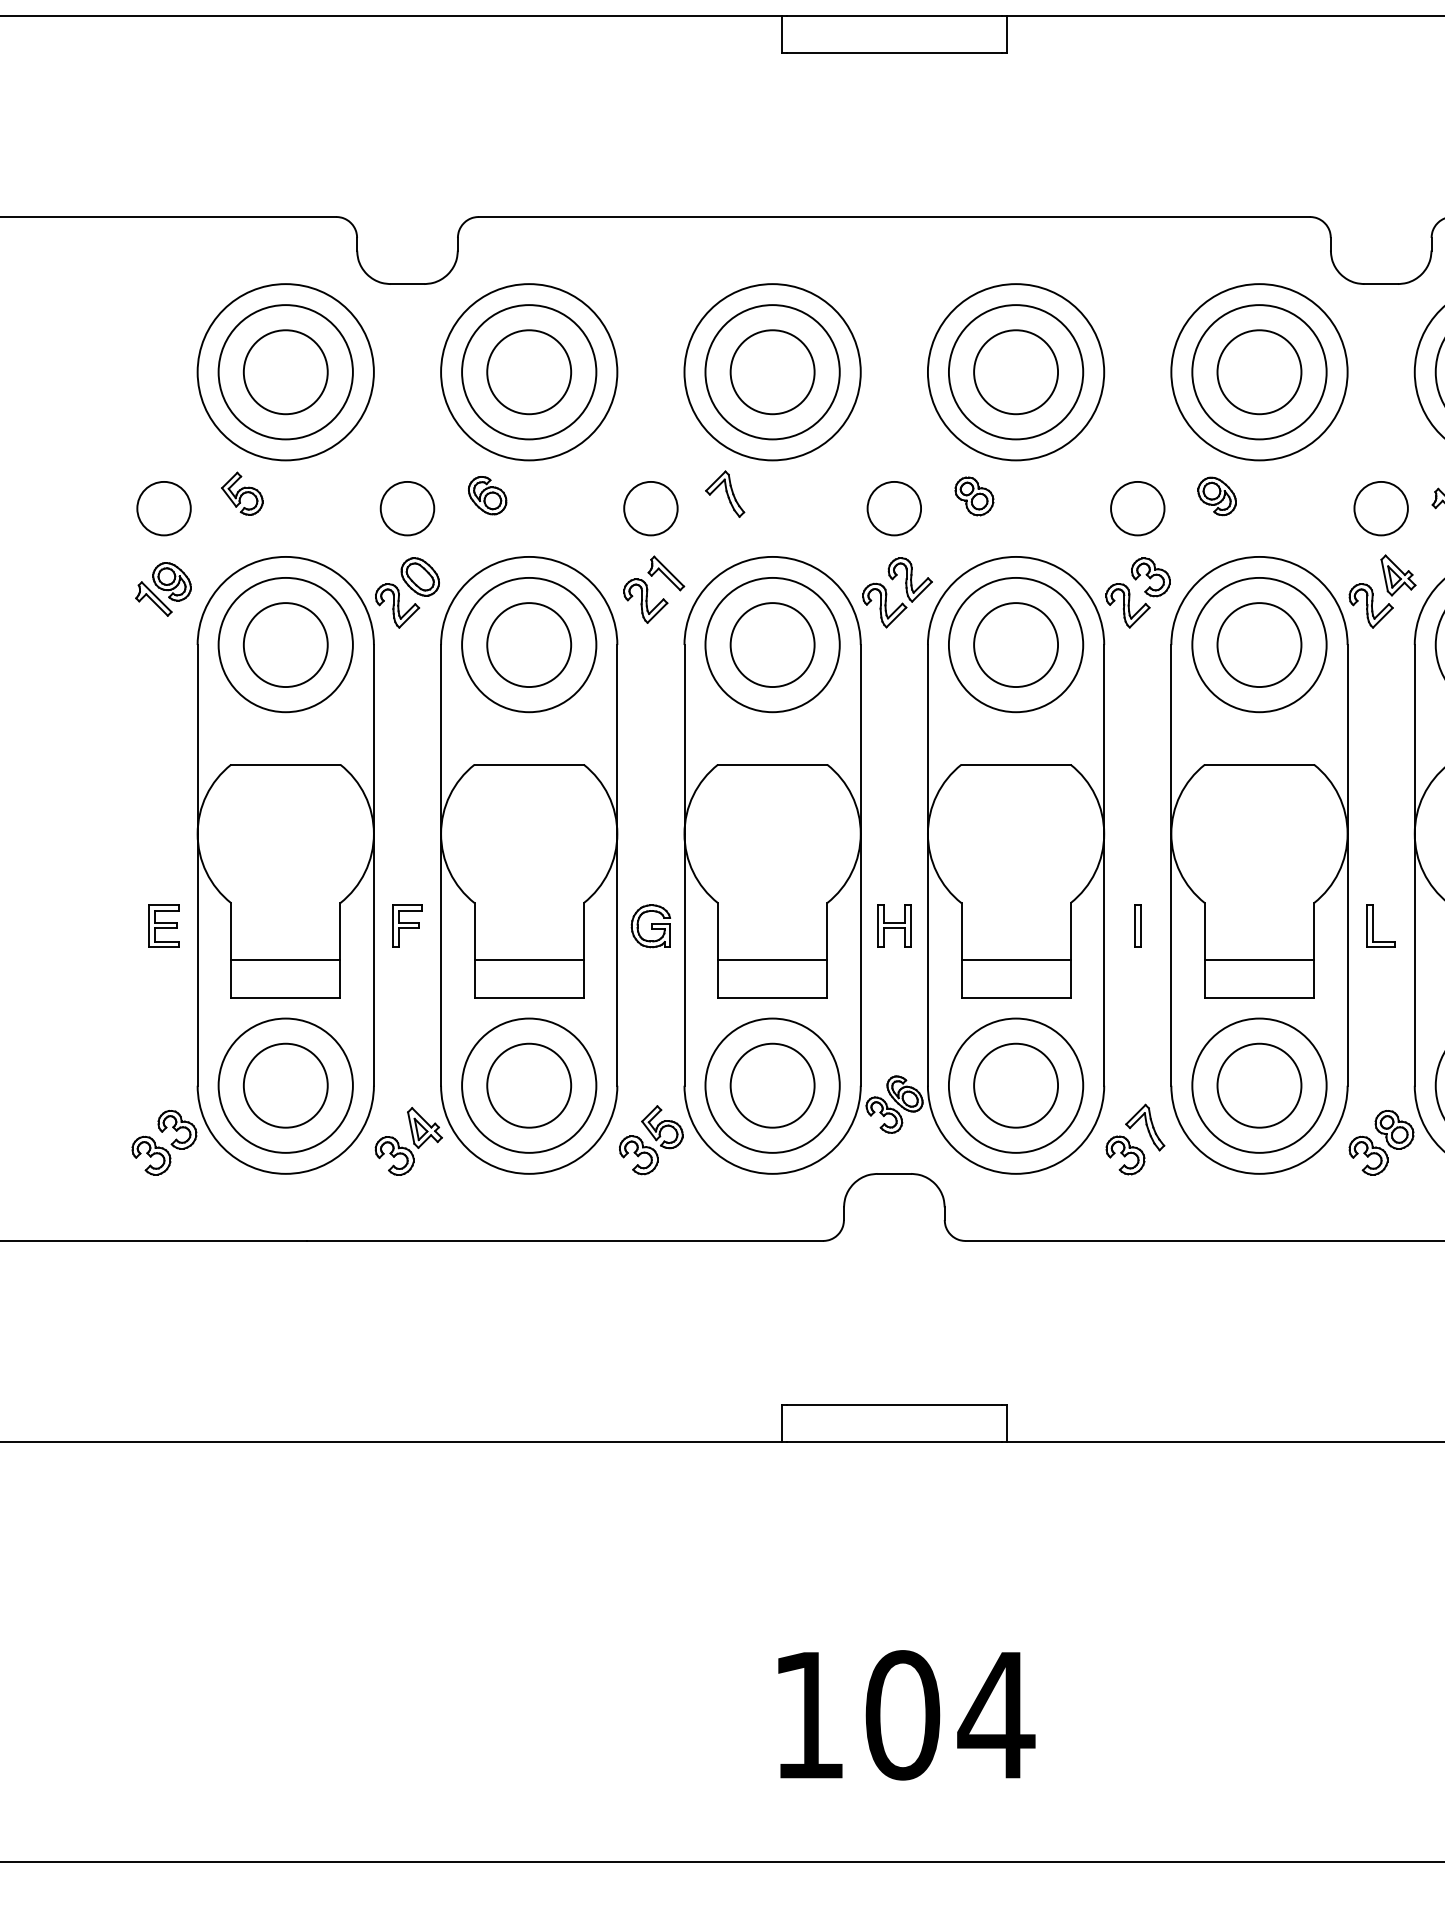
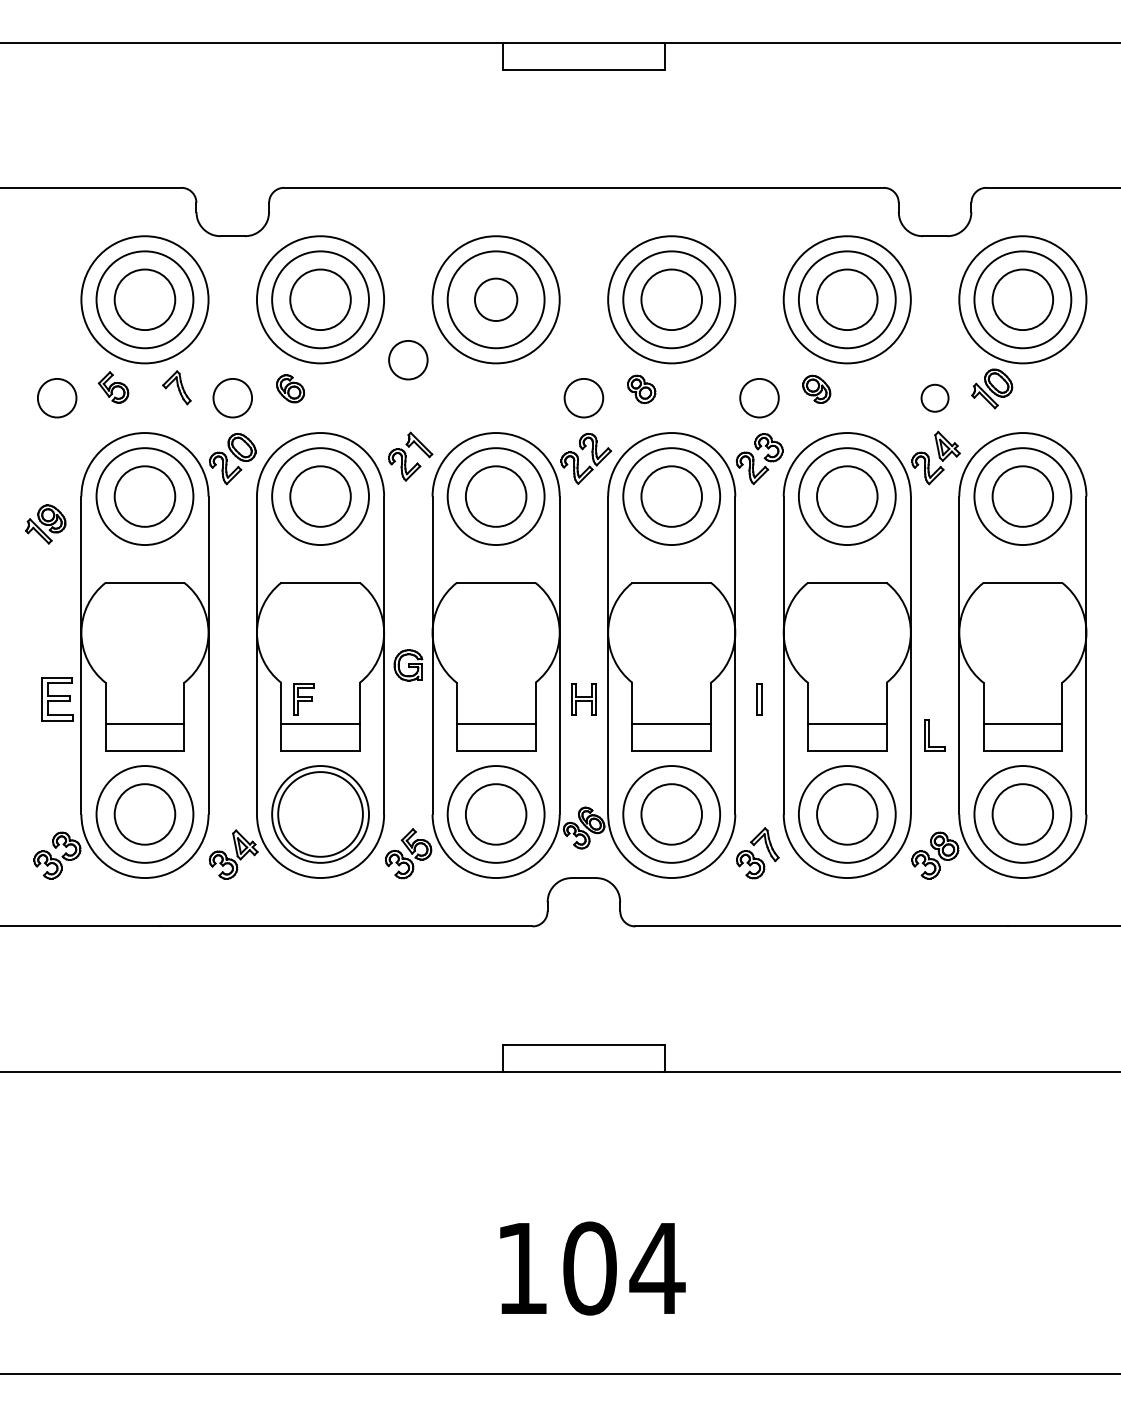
circle: (771, 371) -> (495, 299), size x0.7
part: (724, 493) -> (176, 387), moved
circle: (651, 509) -> (408, 360), moved
circle: (1380, 509) -> (934, 398), size x0.7
part: (163, 589) -> (45, 524), moved
part: (163, 926) -> (56, 699), size x1.4
part: (407, 926) -> (303, 699), moved
part: (651, 926) -> (408, 665), moved
part: (1380, 926) -> (934, 735), moved
circle: (529, 1085) -> (320, 814), size x1.4

